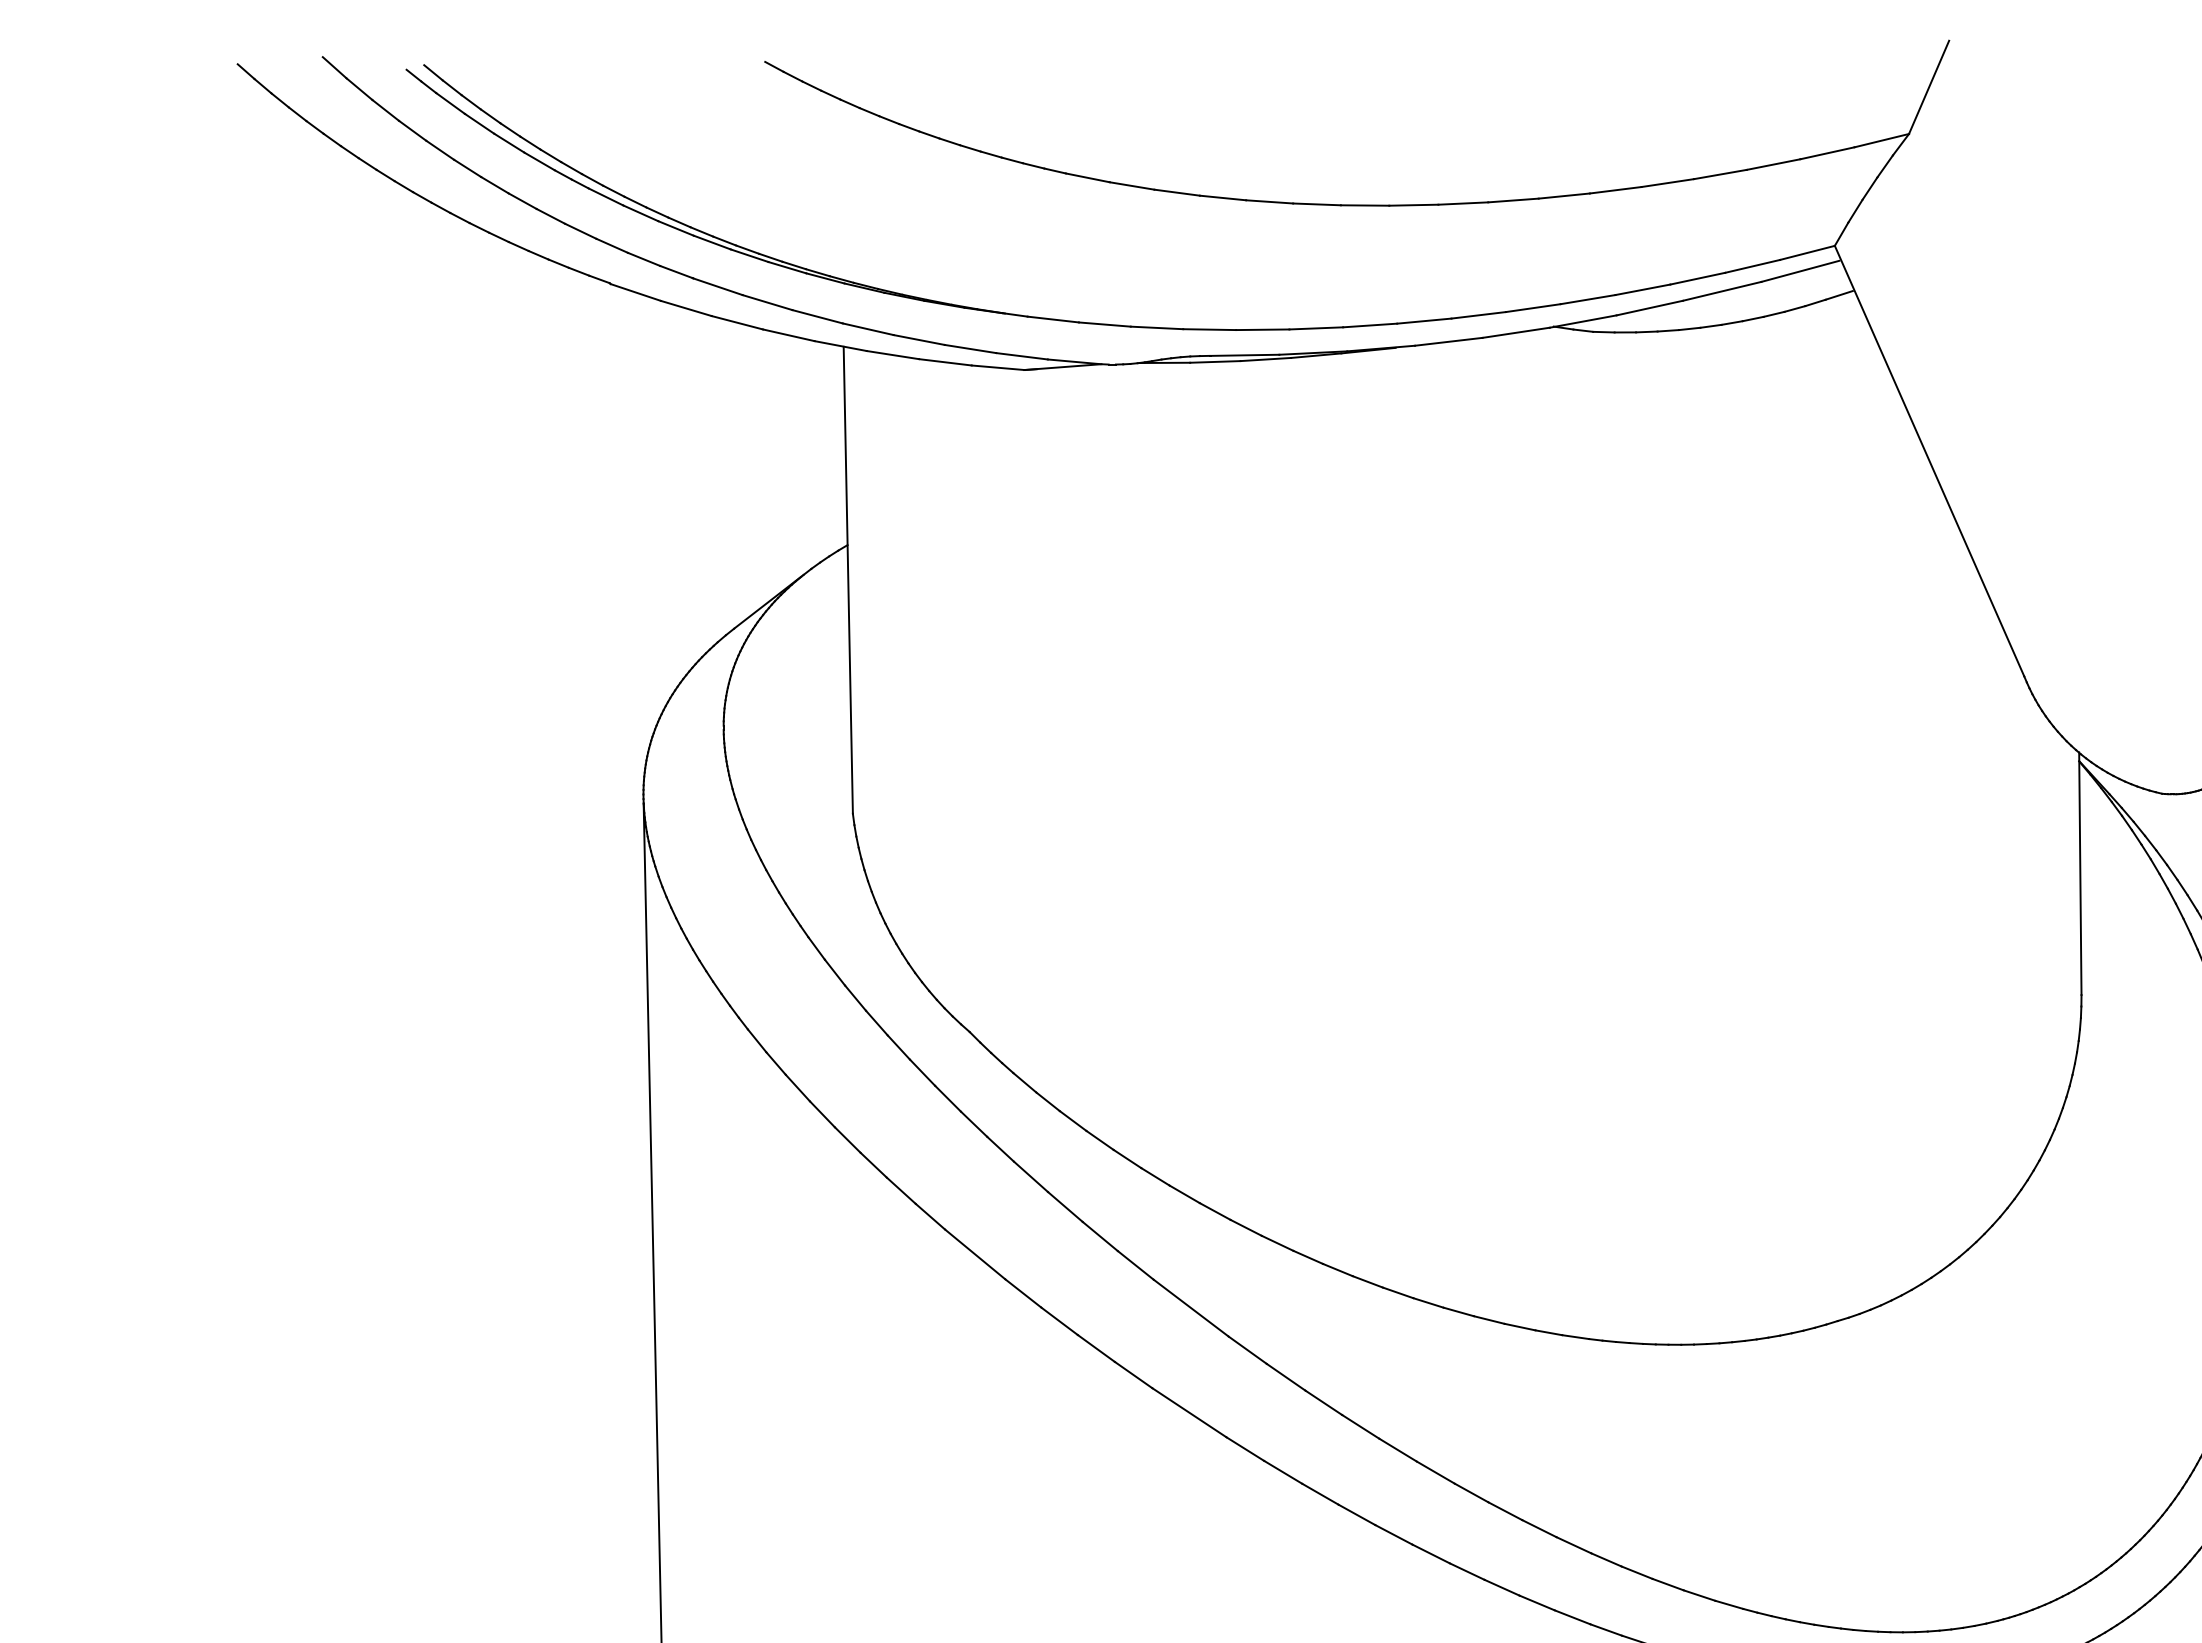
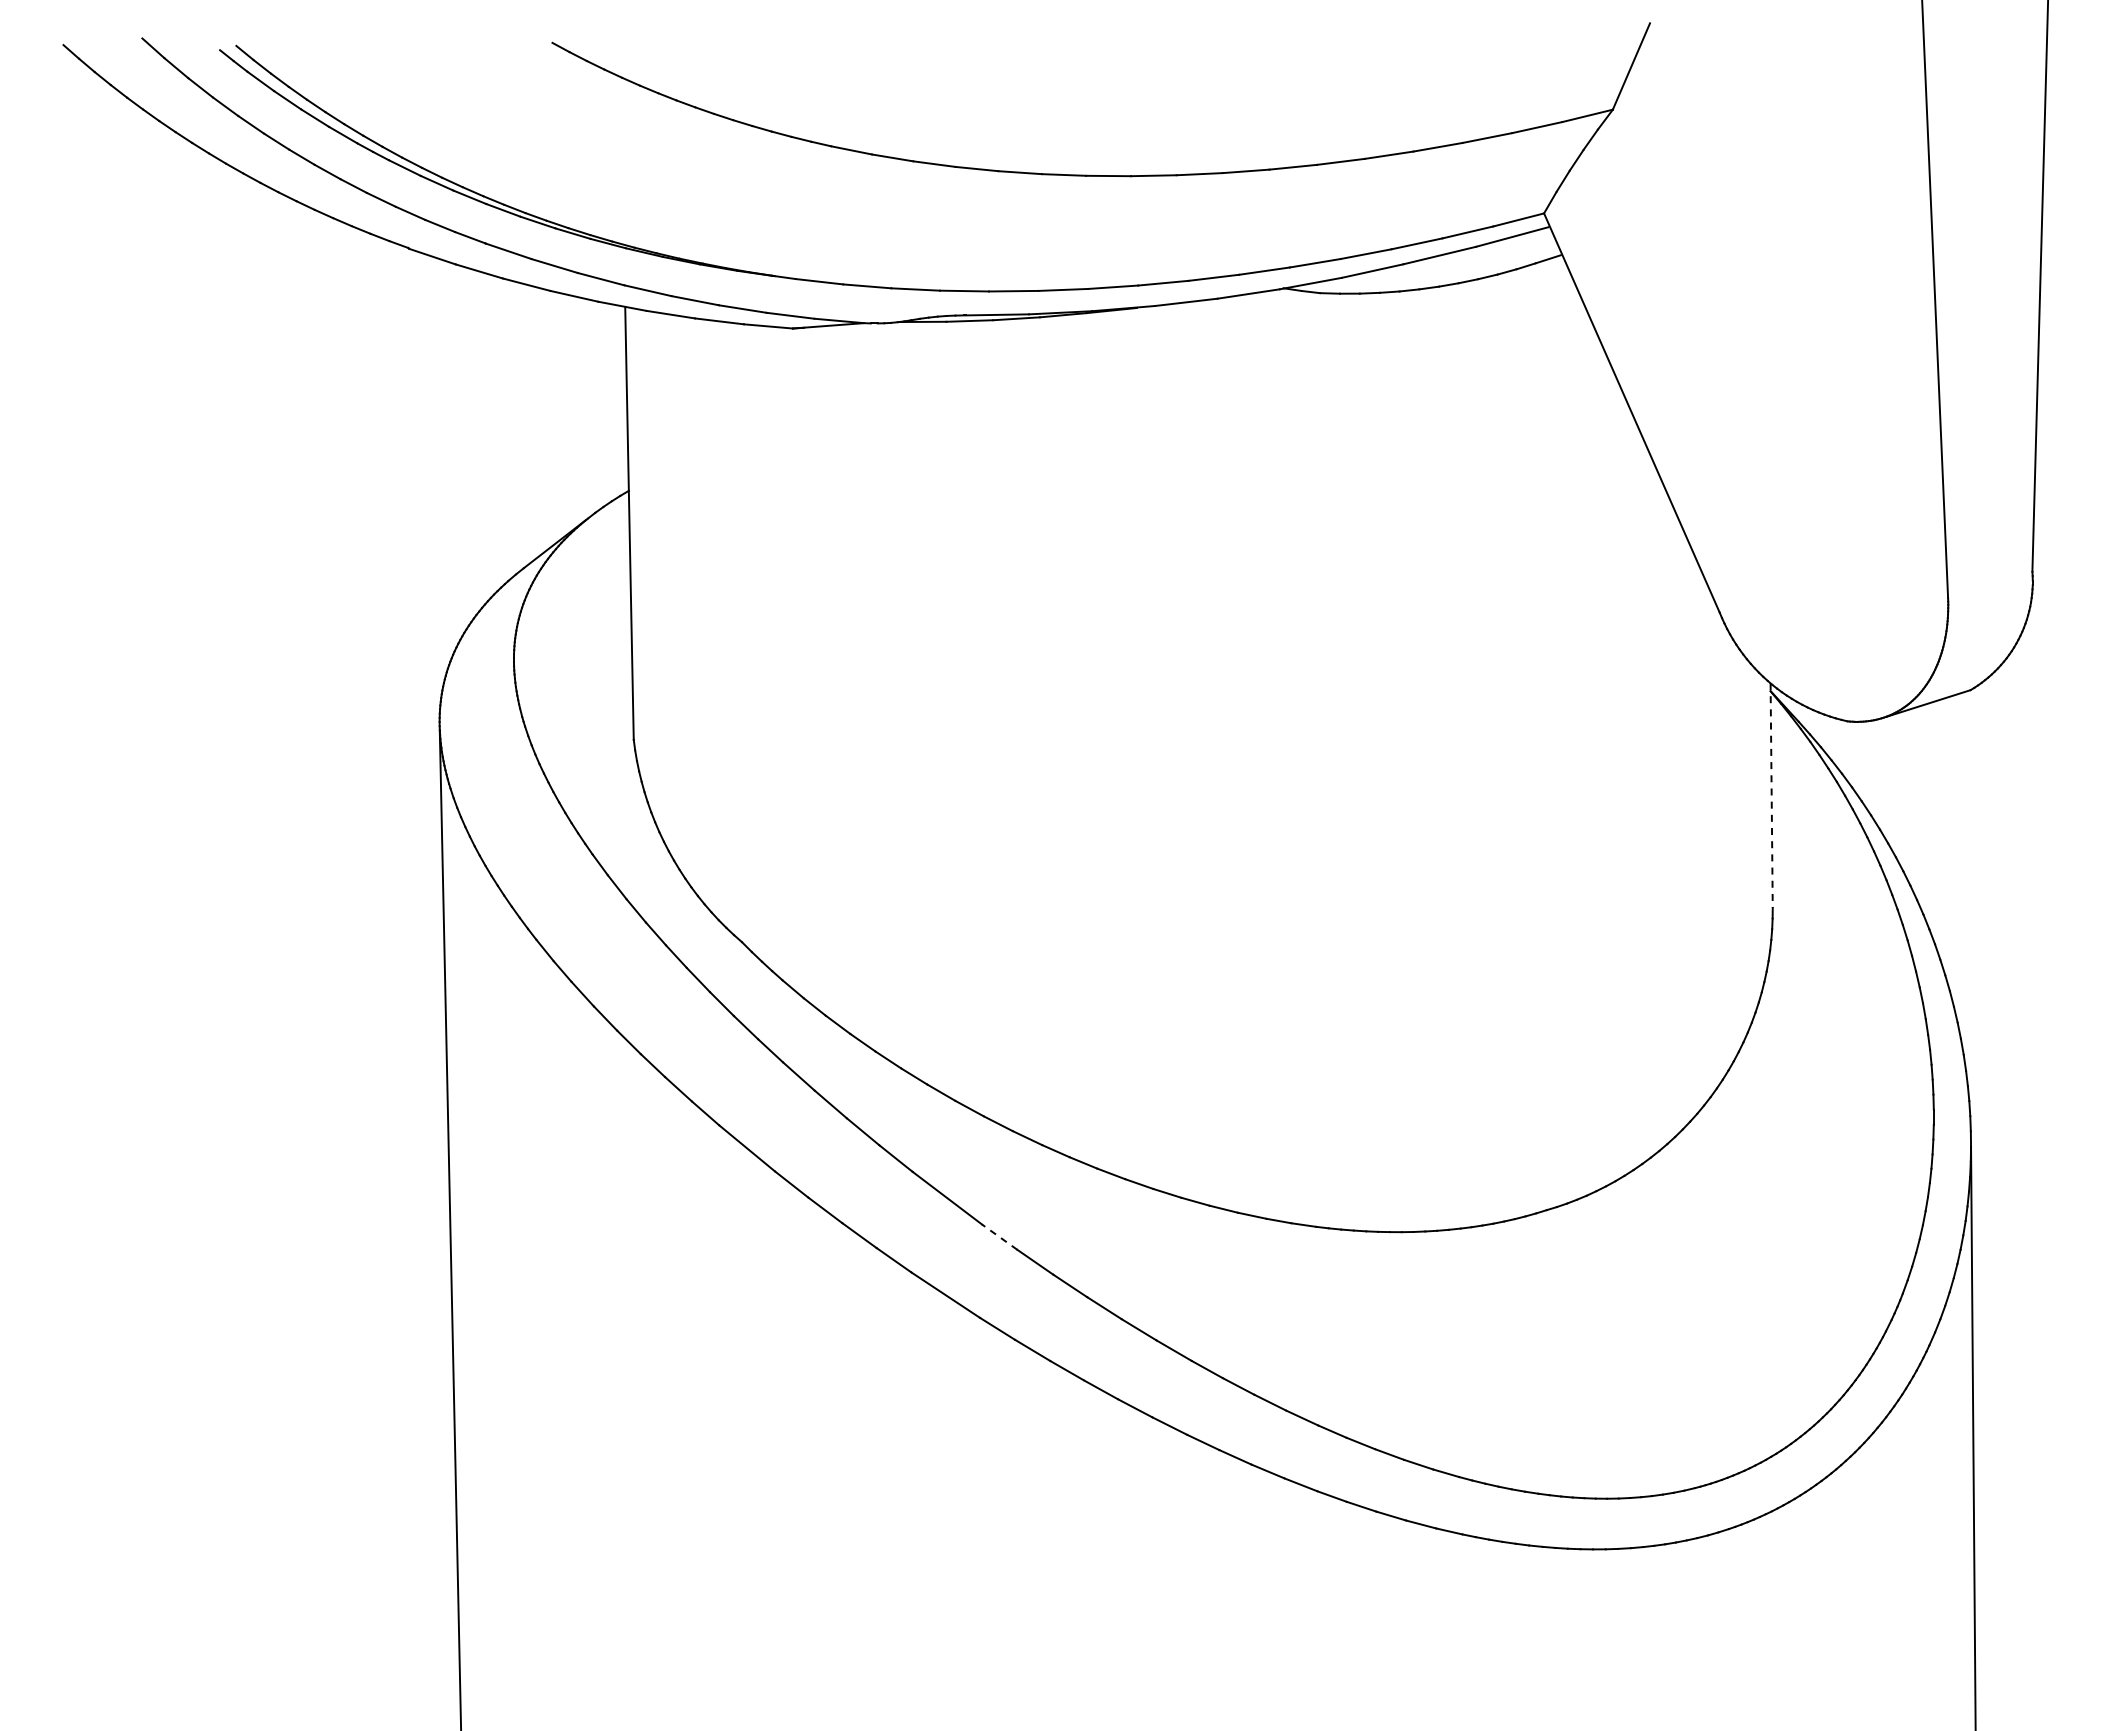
line: (2080, 873) -> (1771, 795), solid -> dashed
line: (1247, 1350) -> (999, 1237), solid -> dashed

